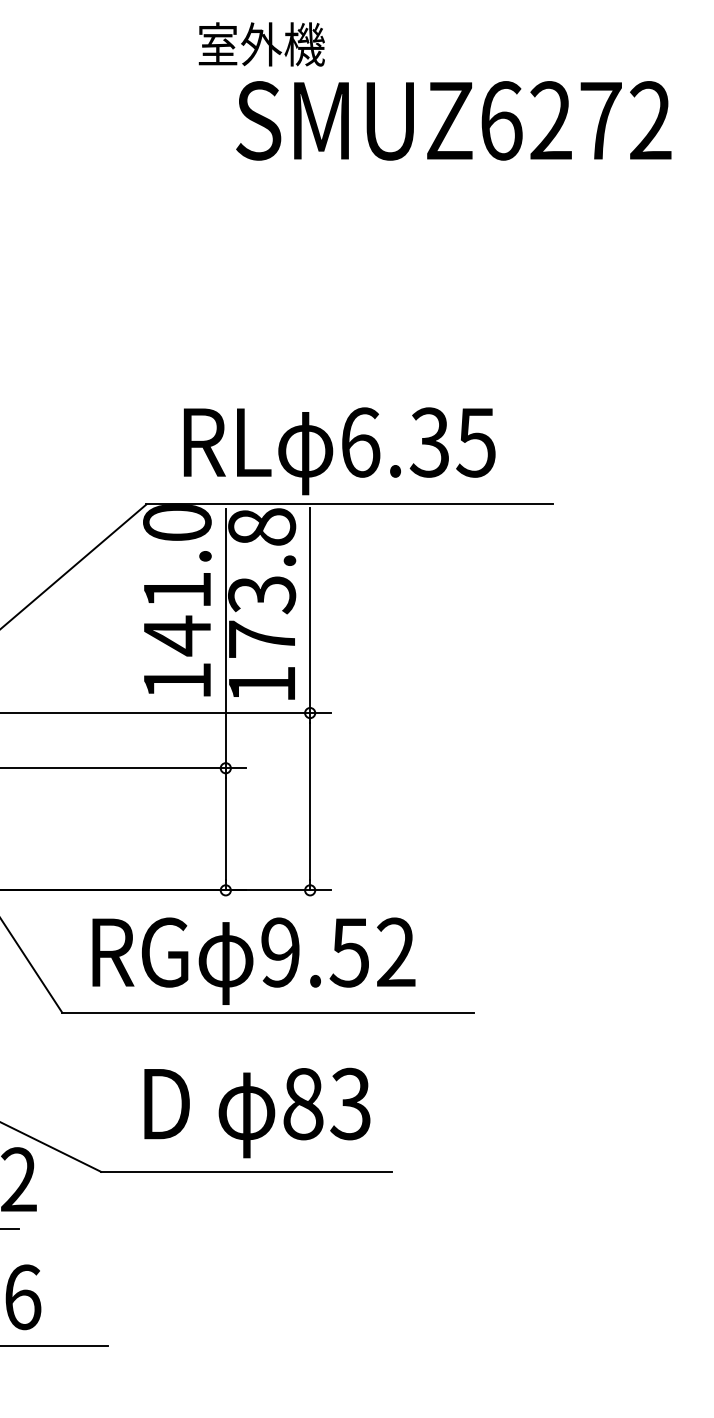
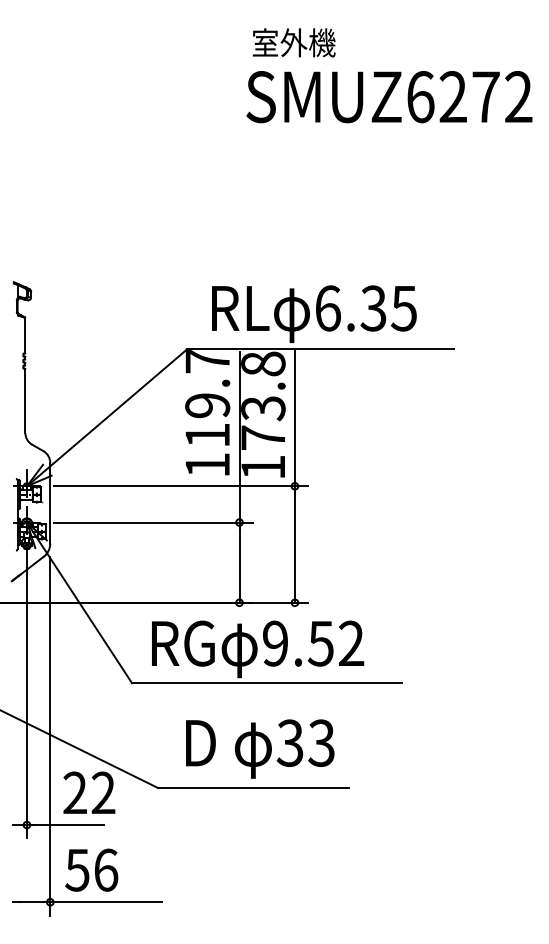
text: (260, 43) -> (293, 42), moved
text: (177, 581) -> (207, 399), 141.0 -> 119.7
text: (301, 1102) -> (289, 742), 83 -> 33

